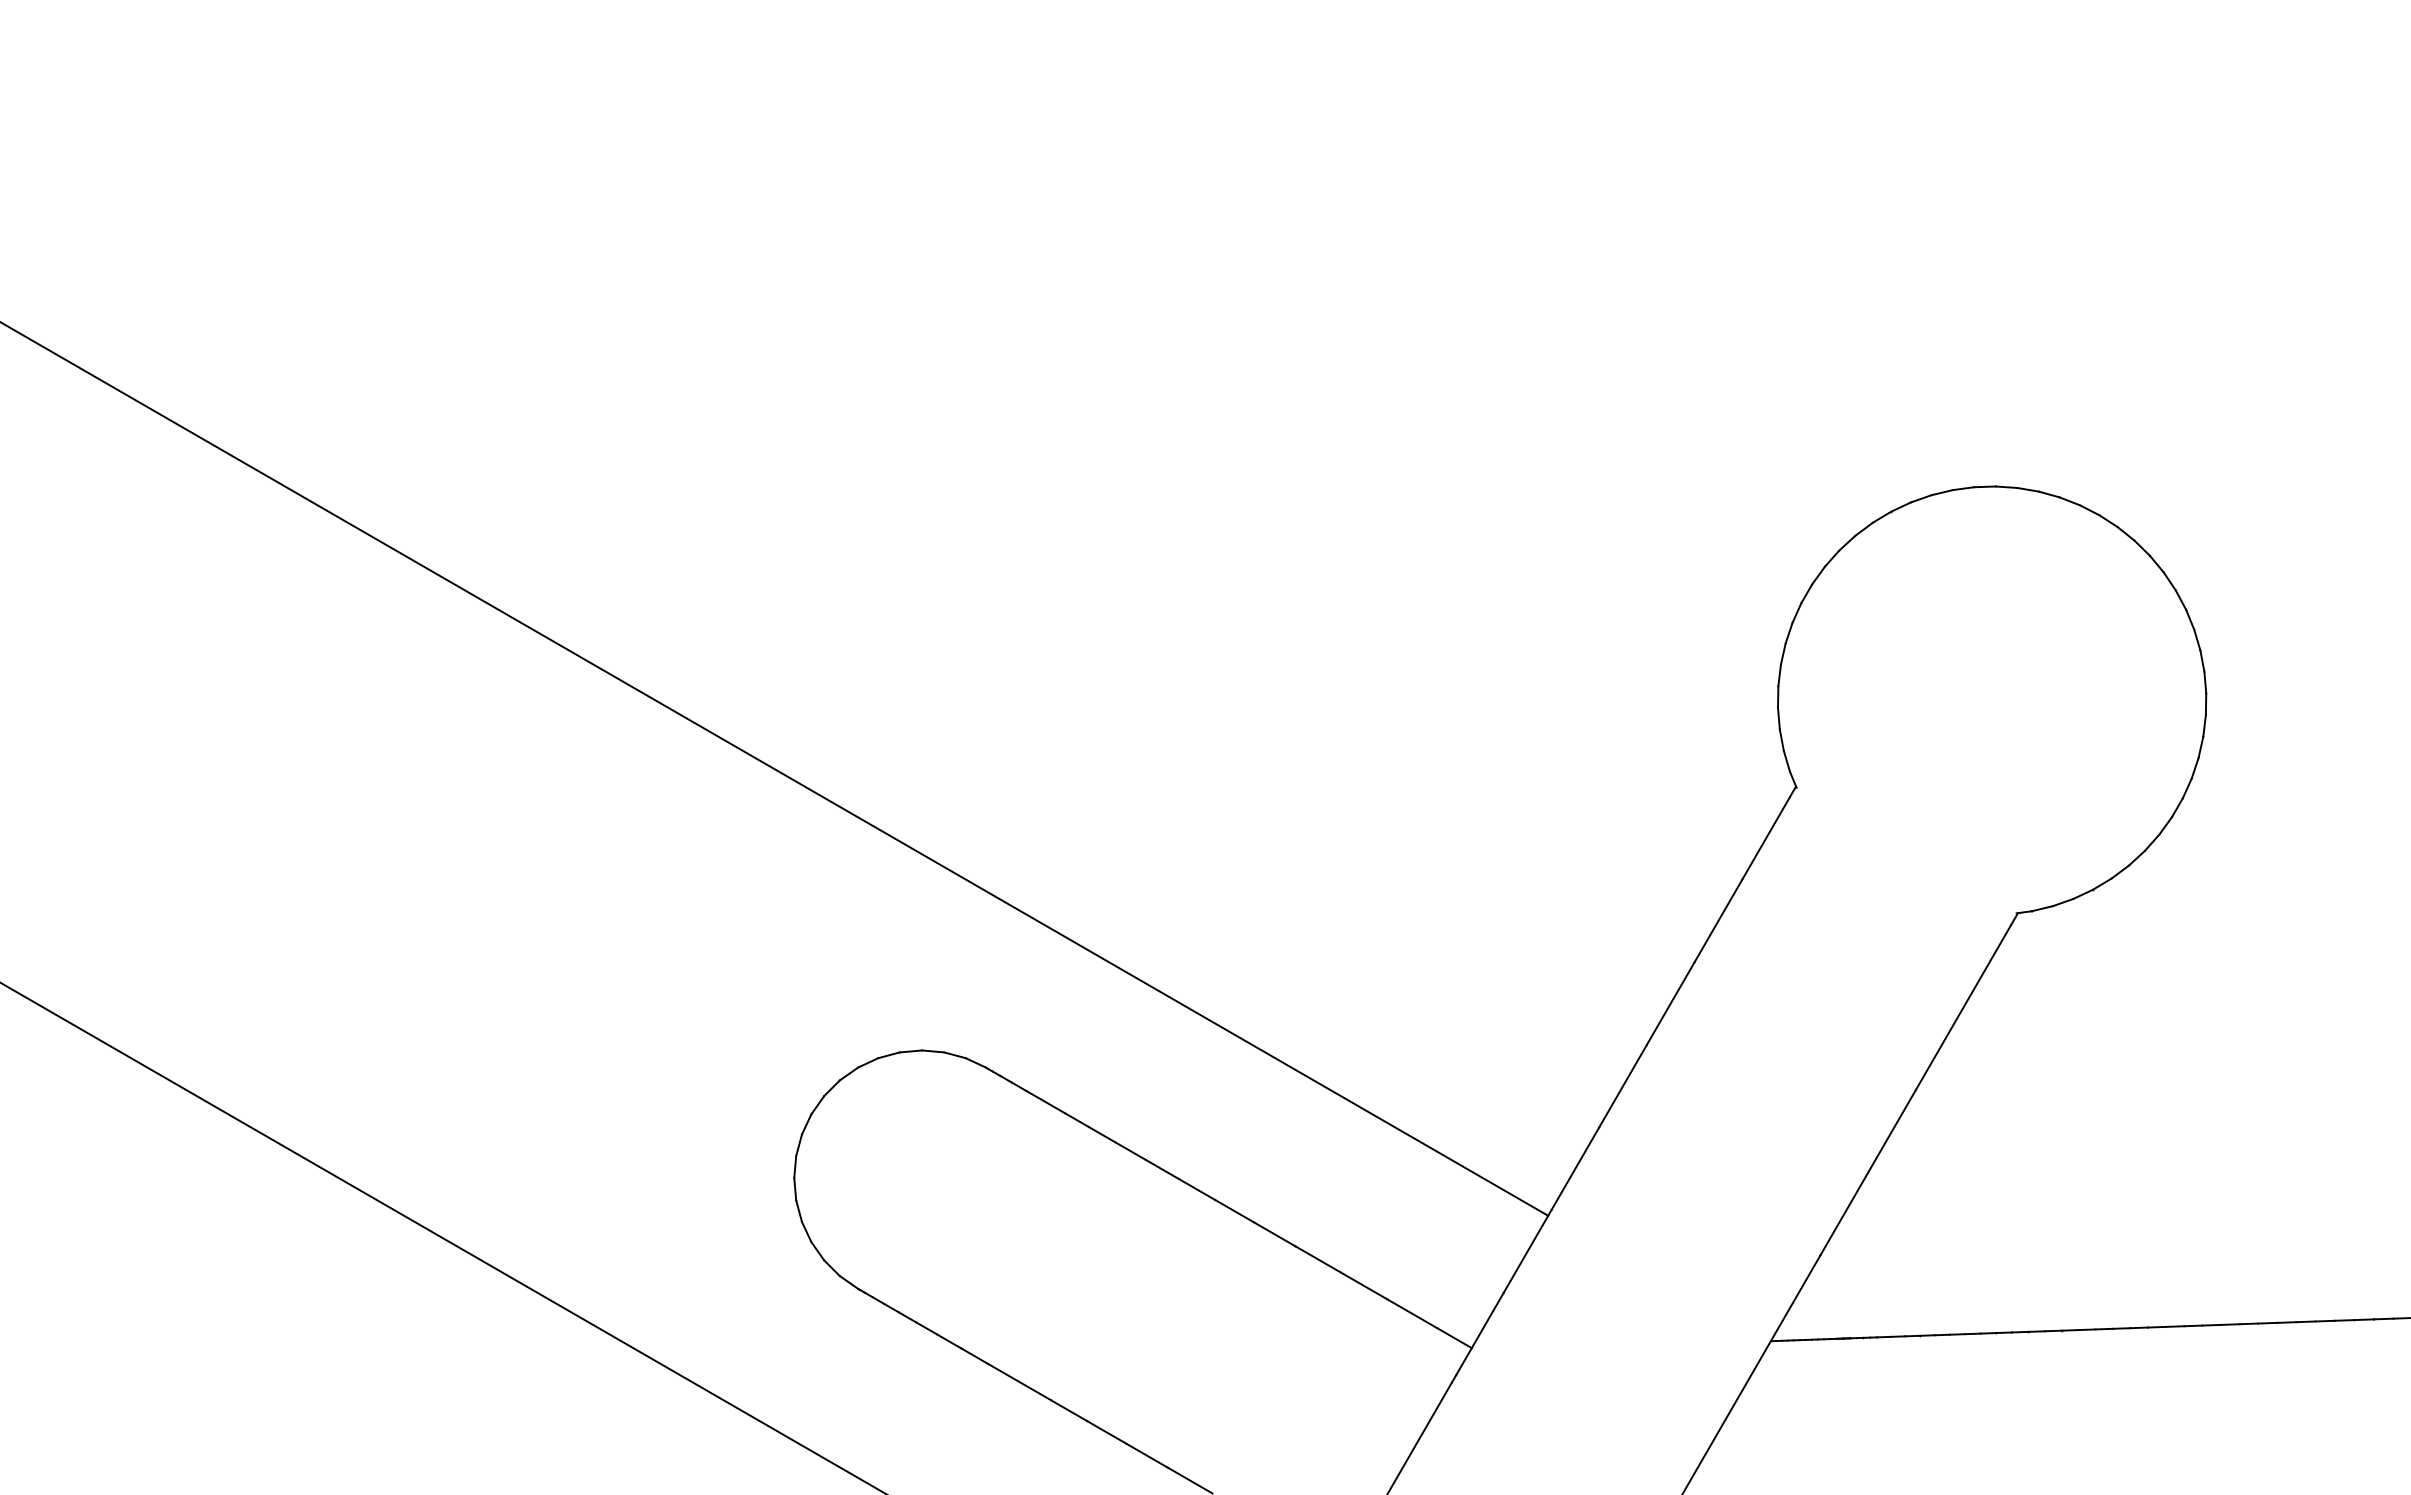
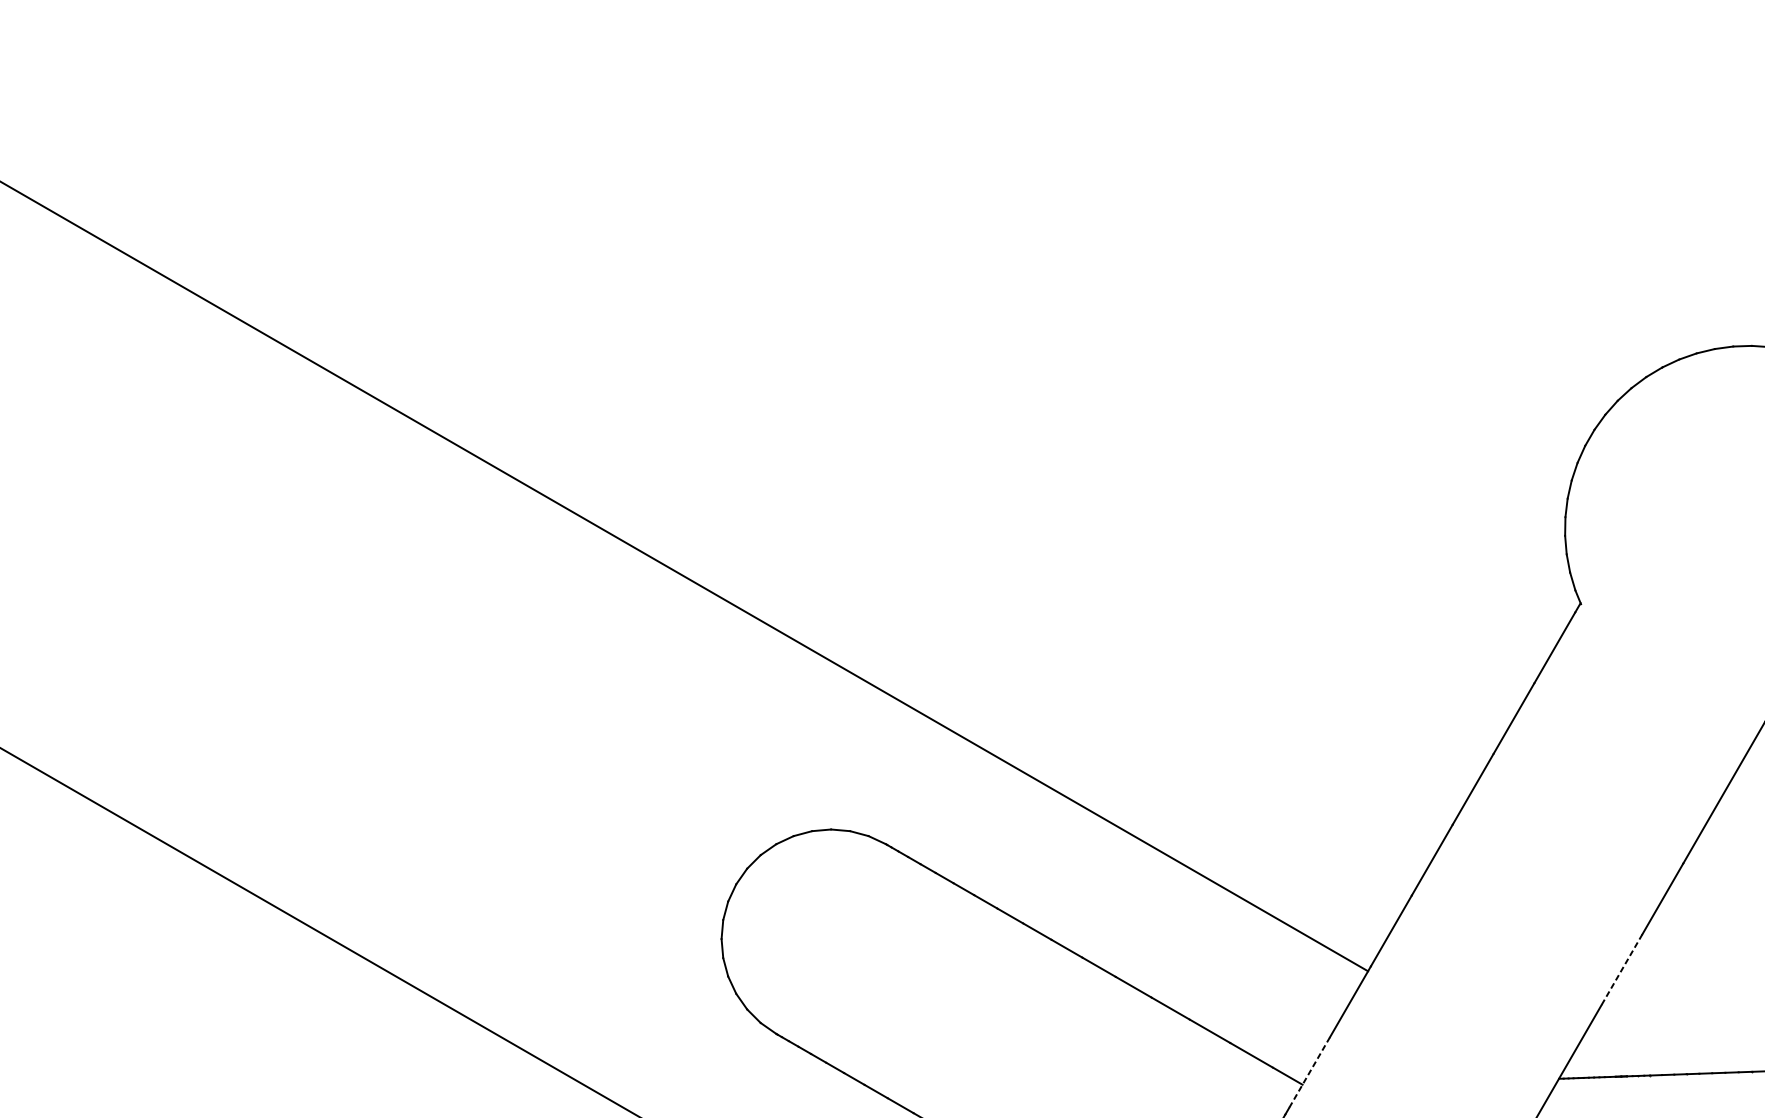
line: (1844, 1213) -> (1622, 969), solid -> dashed
line: (1480, 1333) -> (1310, 1072), solid -> dashed

